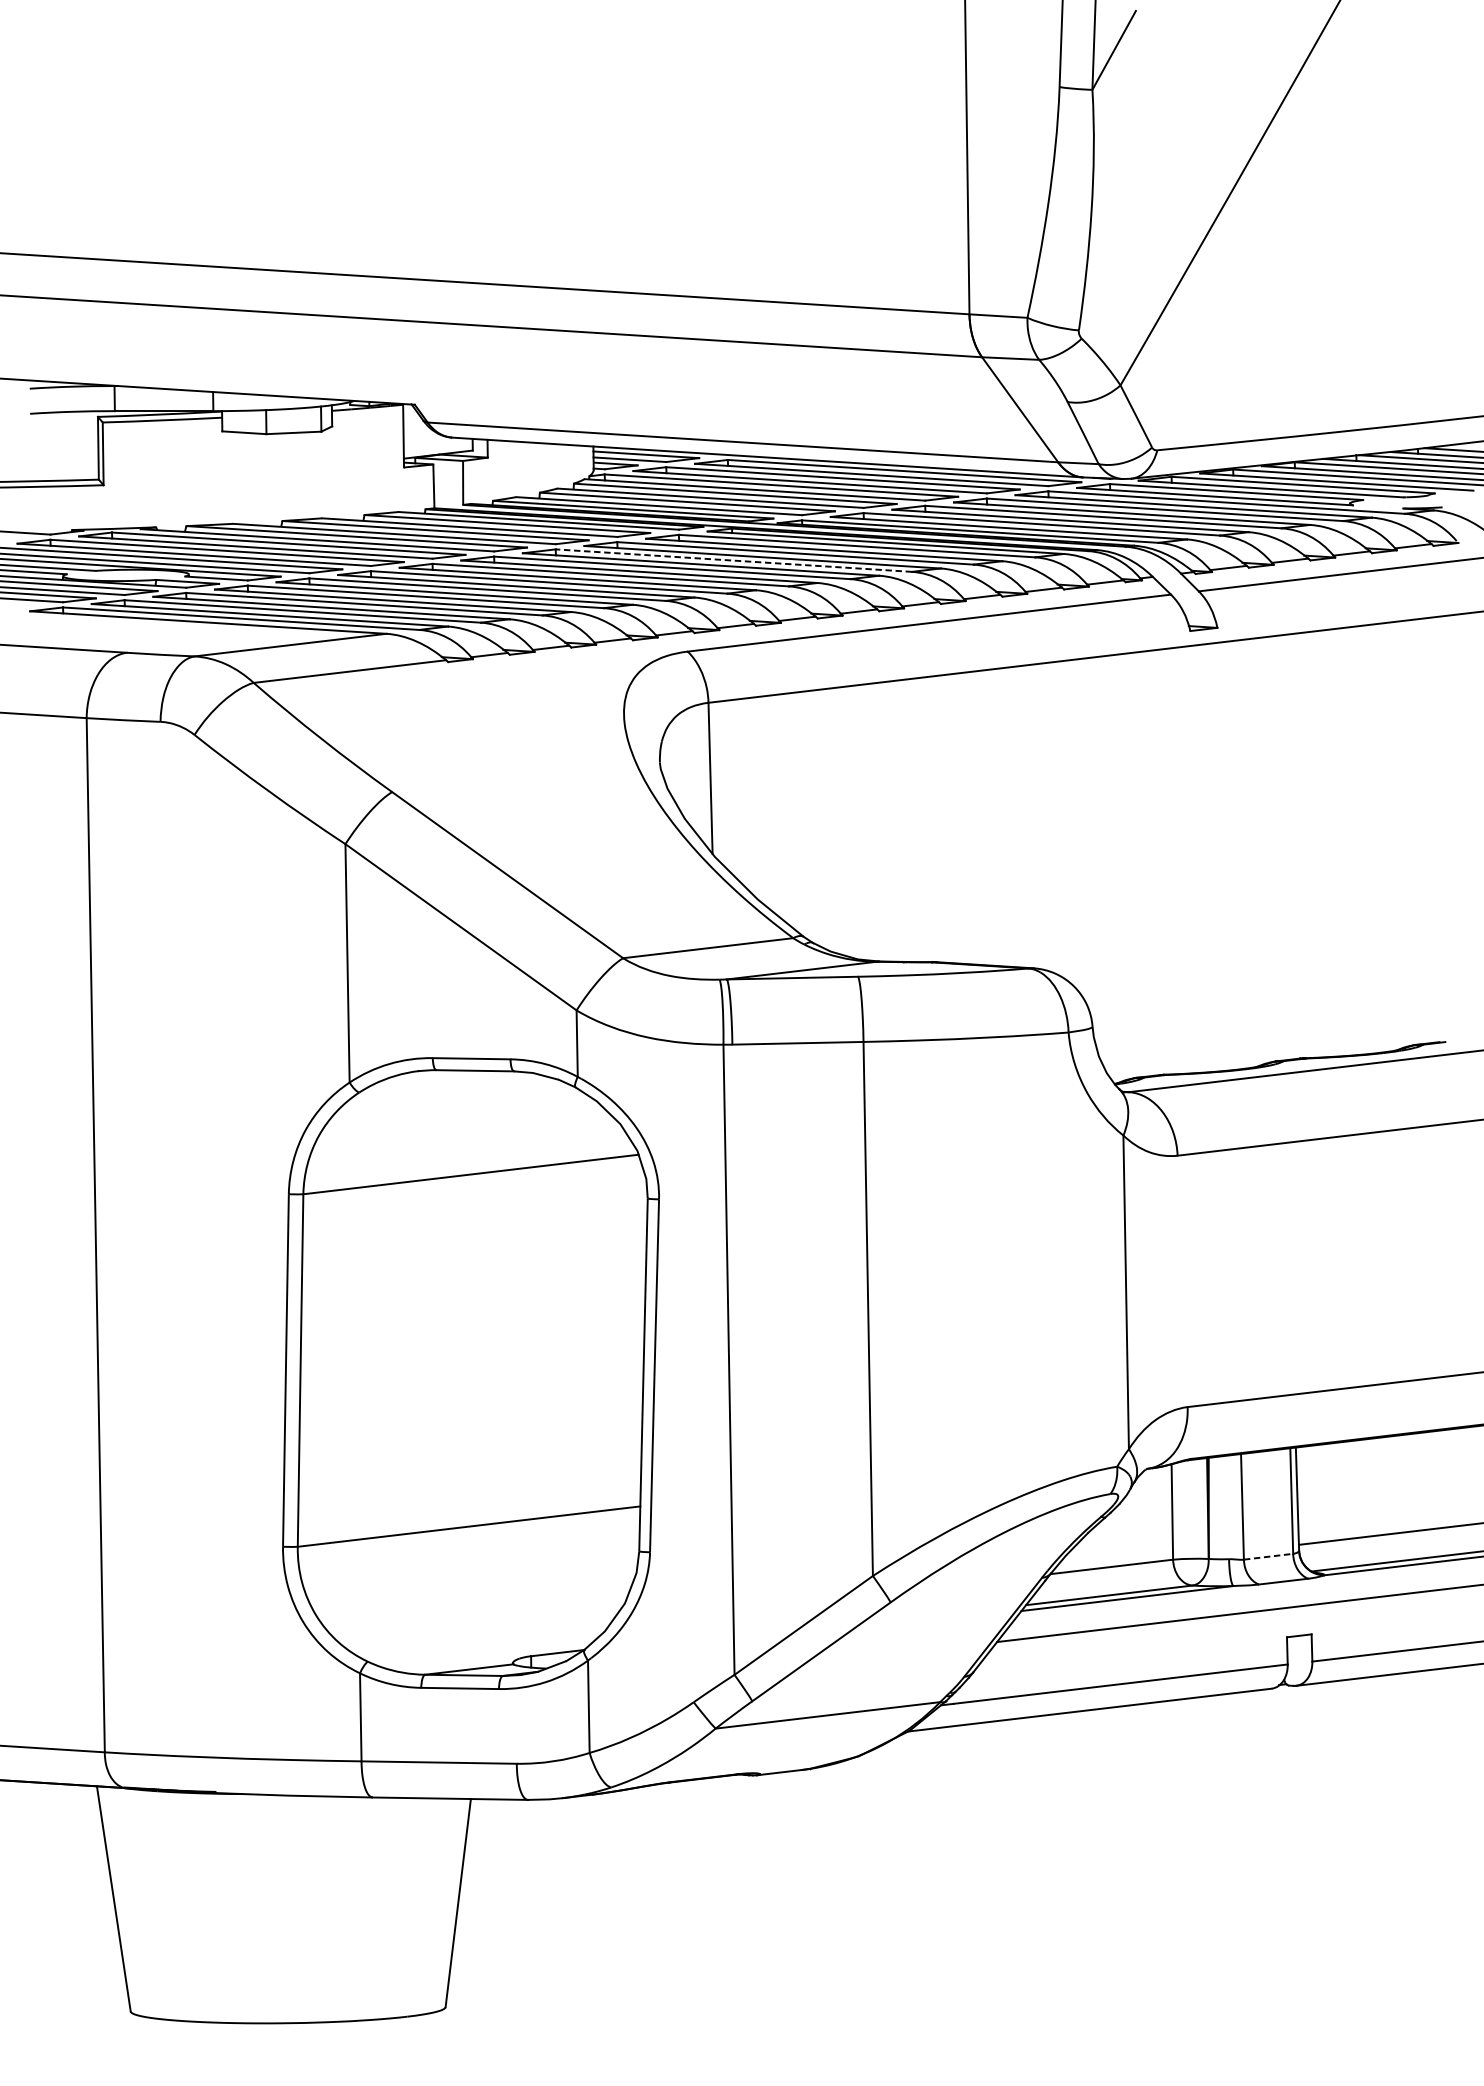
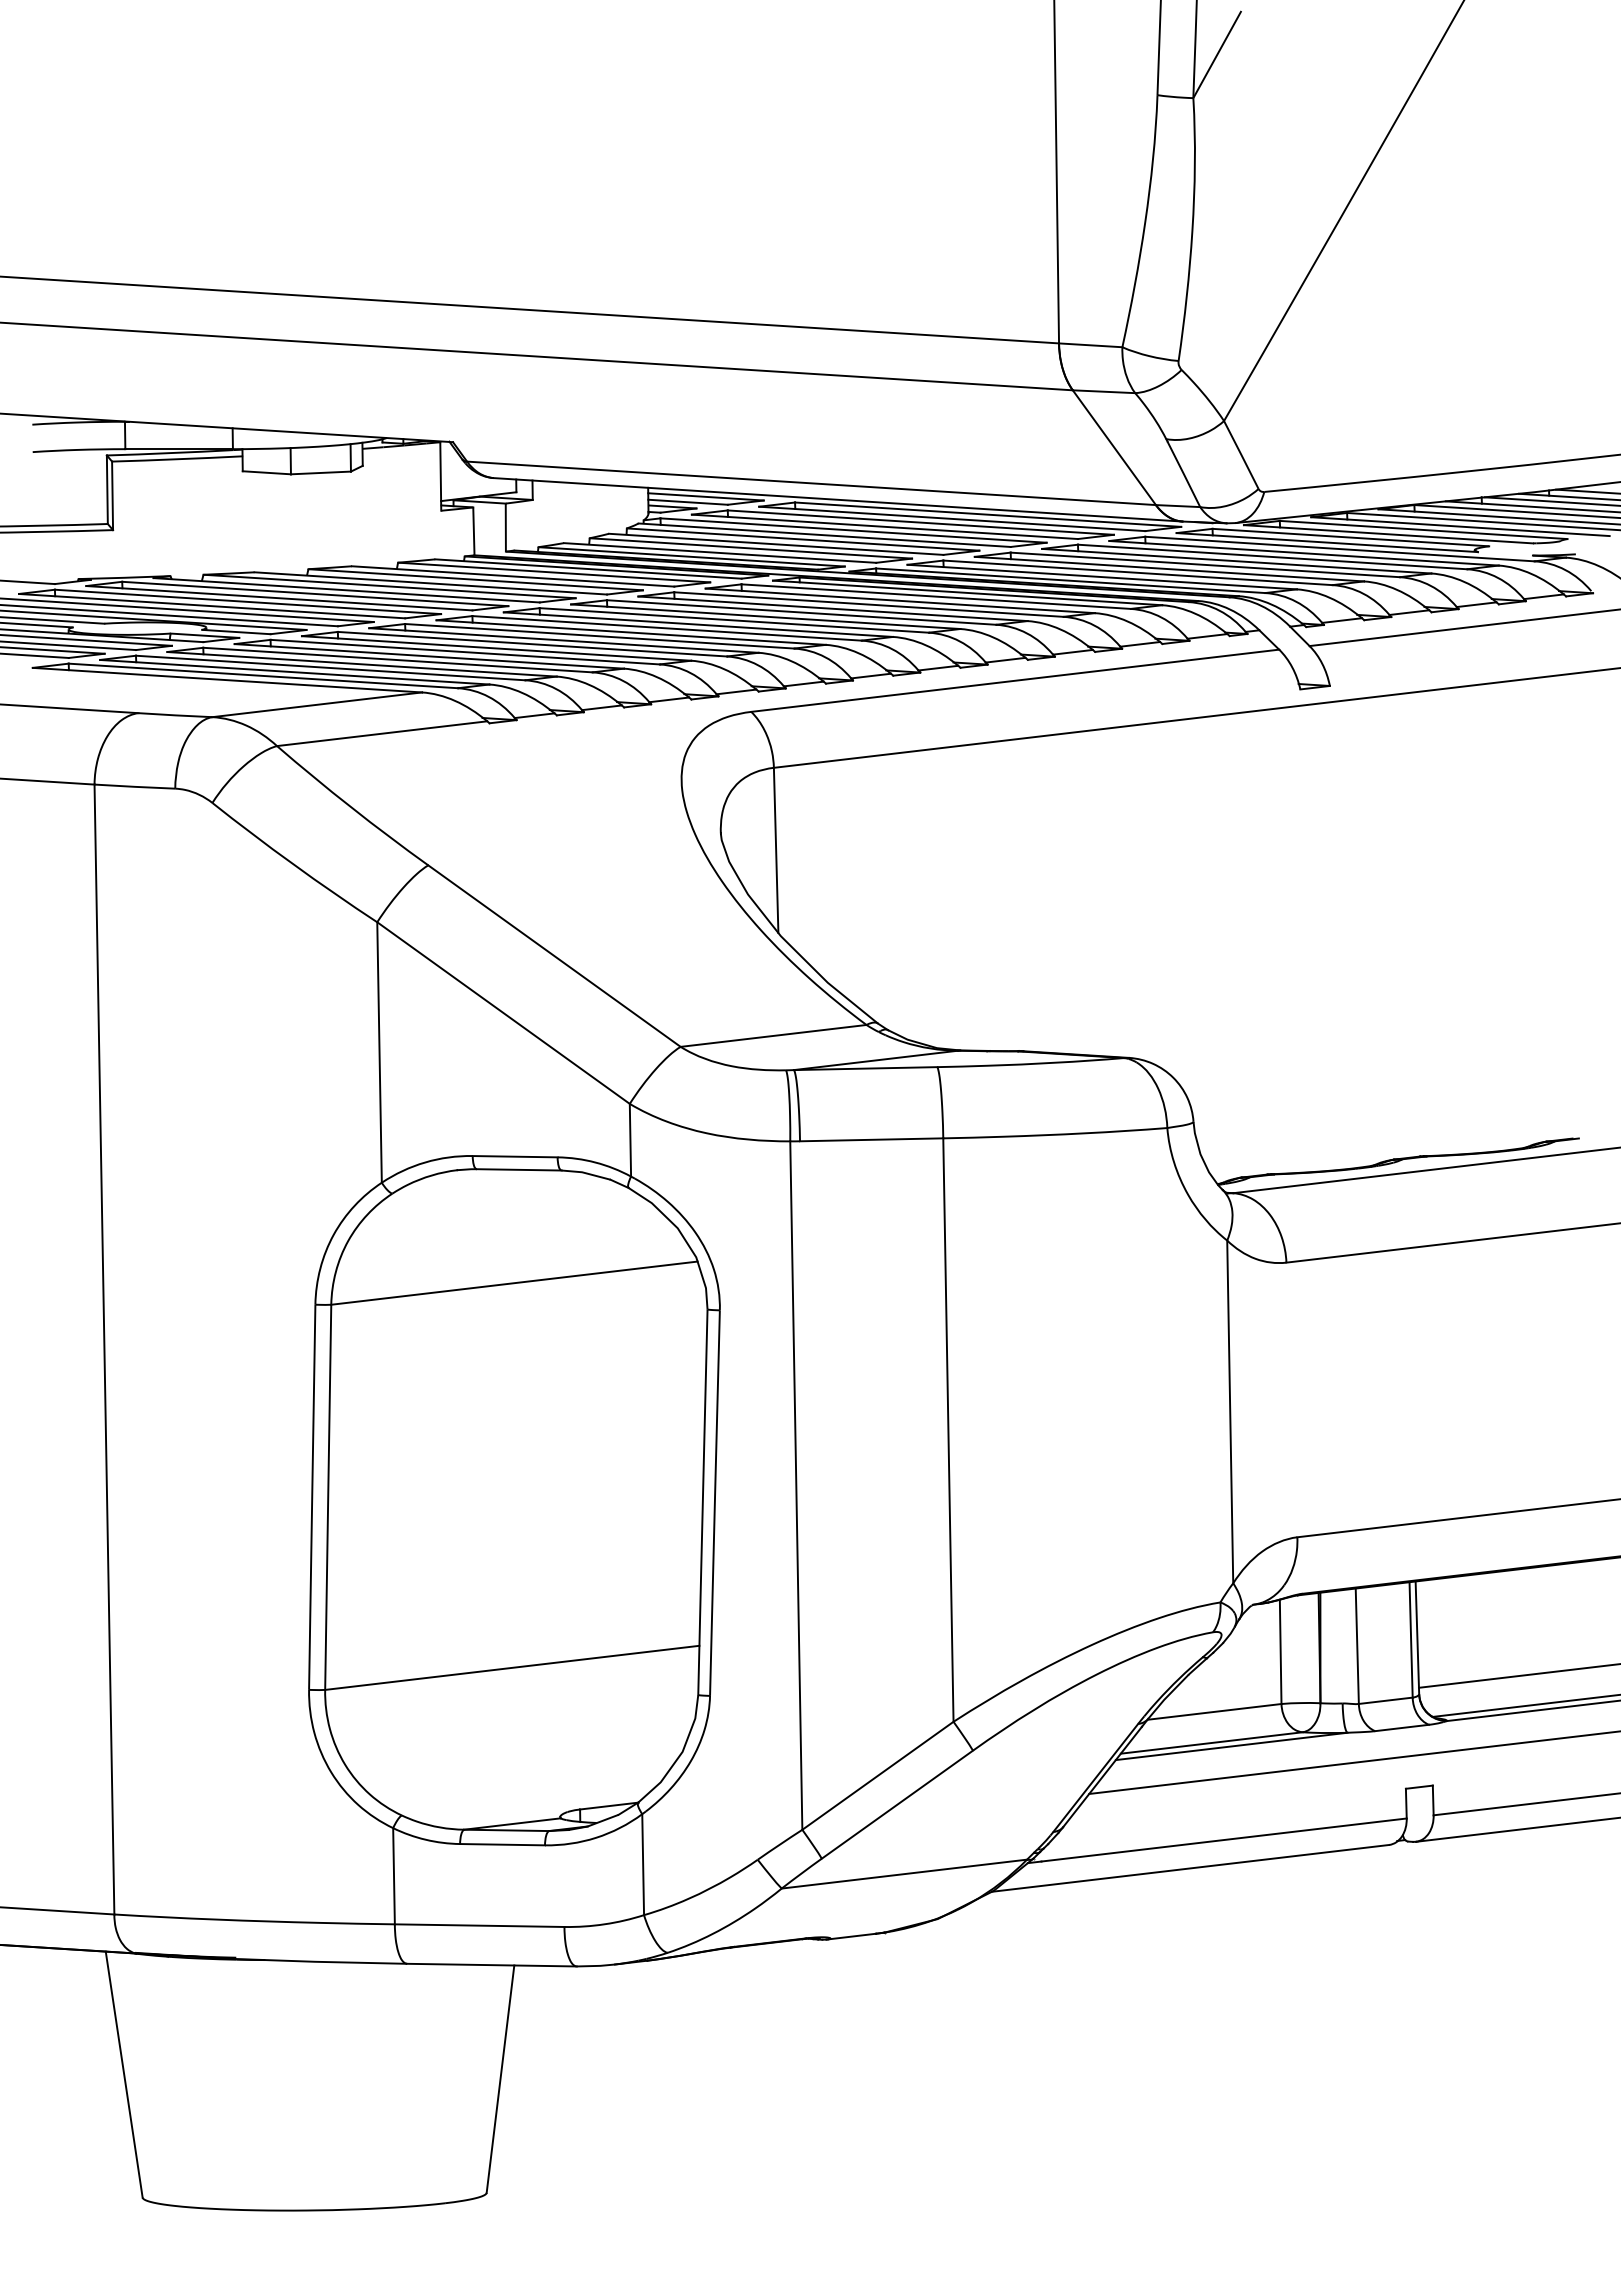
line: (733, 560) -> (801, 612), dashed -> solid
line: (1269, 1556) -> (1386, 1700), dashed -> solid

